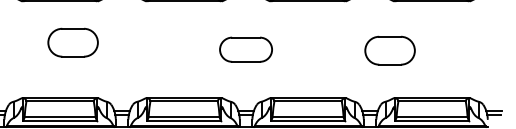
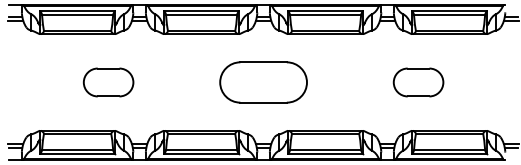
part: (73, 42) -> (108, 82), moved
part: (246, 49) -> (263, 82), size x1.67
part: (390, 50) -> (418, 82), moved

